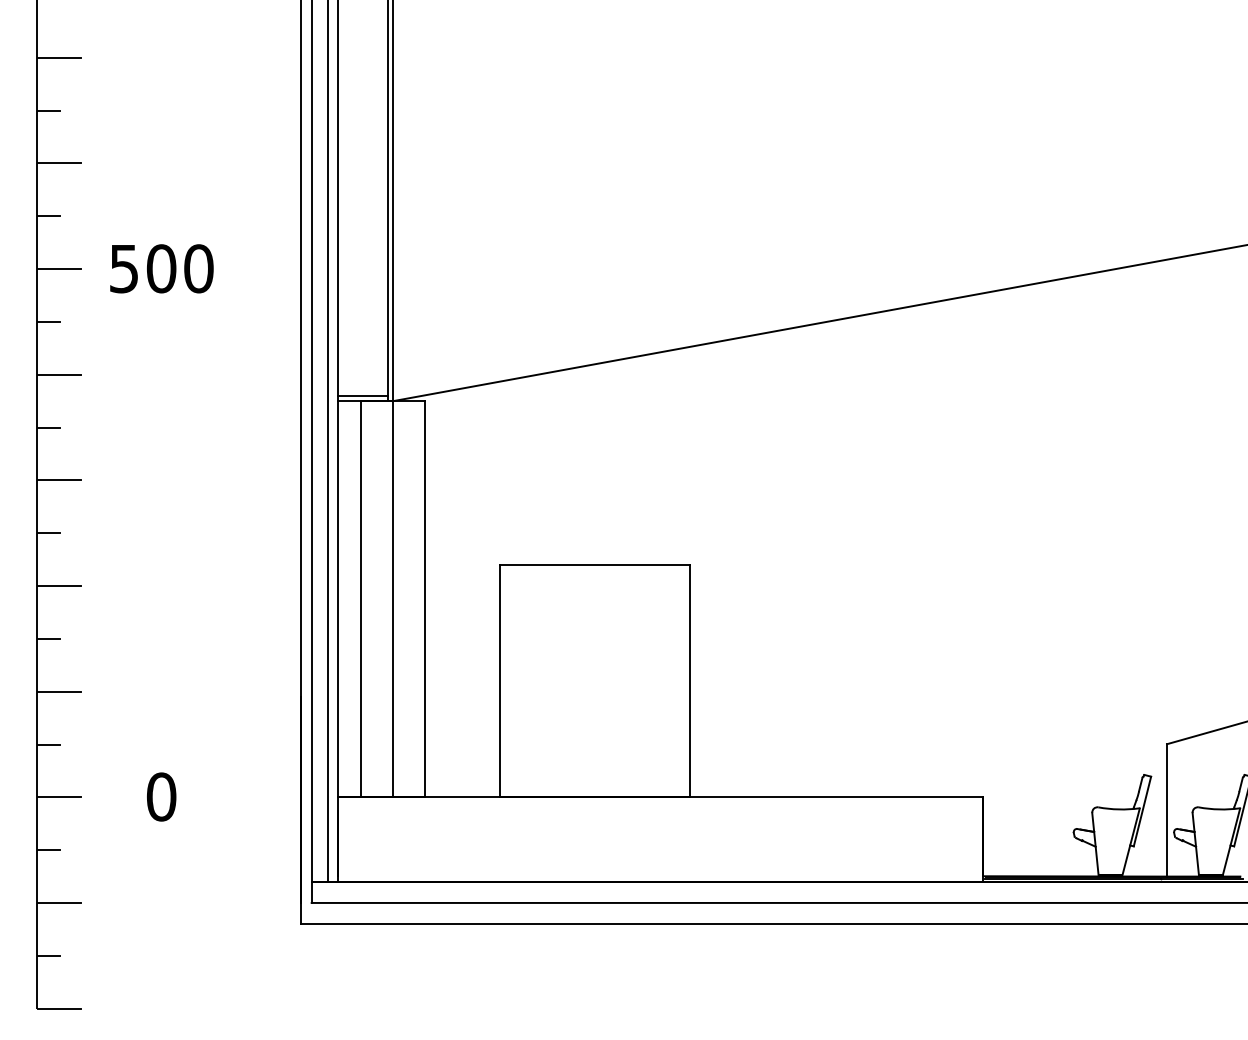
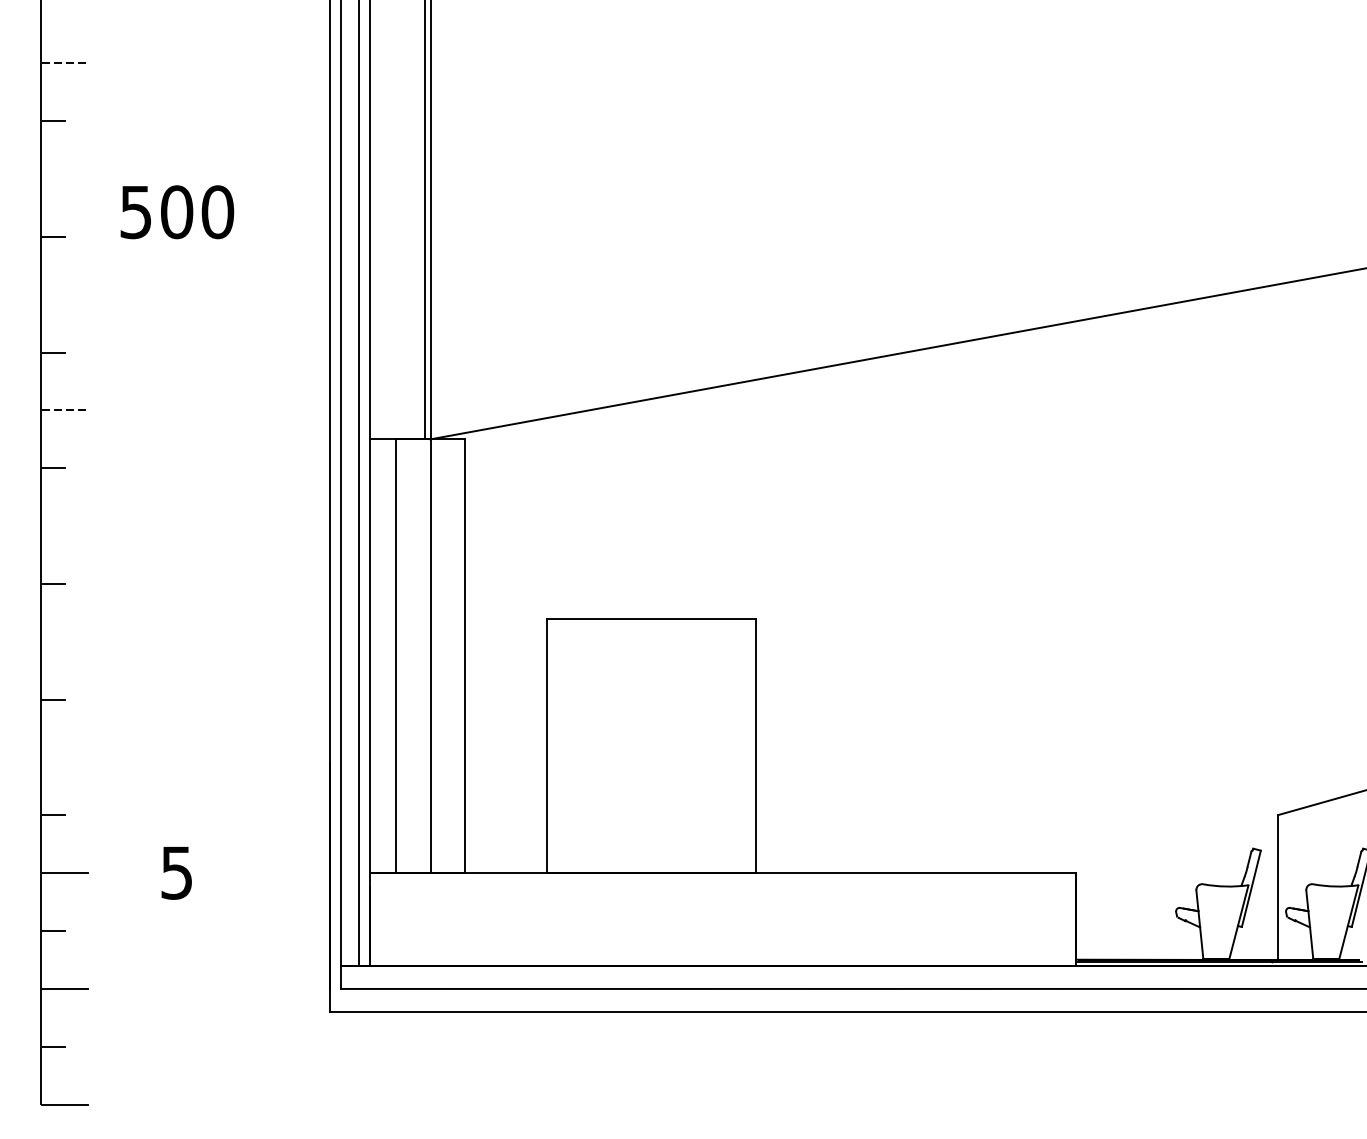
line: (60, 57) -> (66, 62), solid -> dashed
line: (59, 163) -> (65, 179), removed
text: (161, 268) -> (176, 211), moved
line: (59, 269) -> (65, 295), removed
line: (60, 374) -> (66, 410), solid -> dashed
line: (362, 395) -> (397, 433), removed
line: (59, 480) -> (65, 526), removed
line: (59, 586) -> (65, 642), removed
line: (59, 691) -> (65, 757), removed
text: (161, 796) -> (176, 872), 0 -> 5

